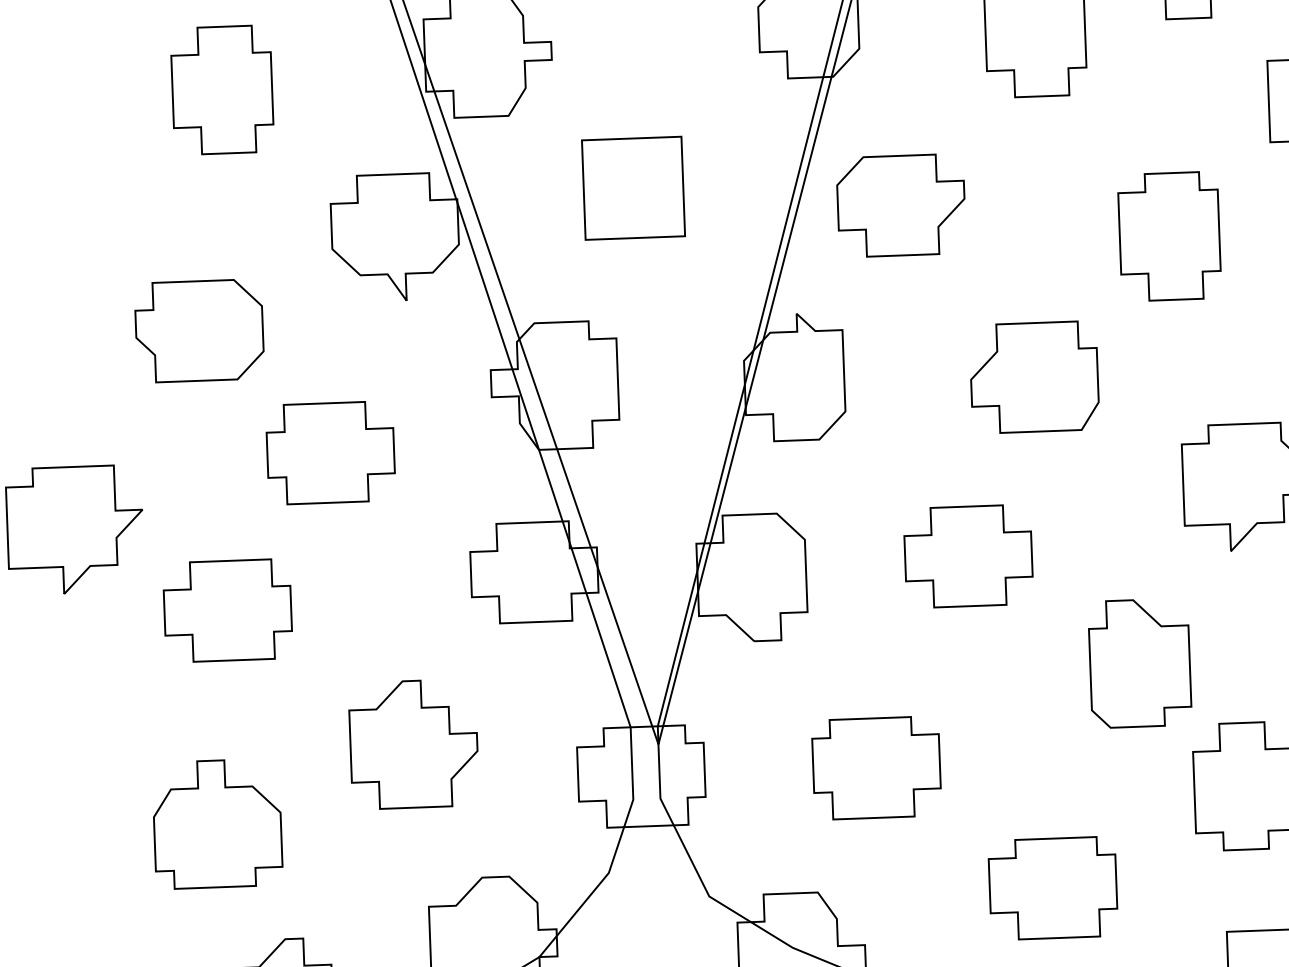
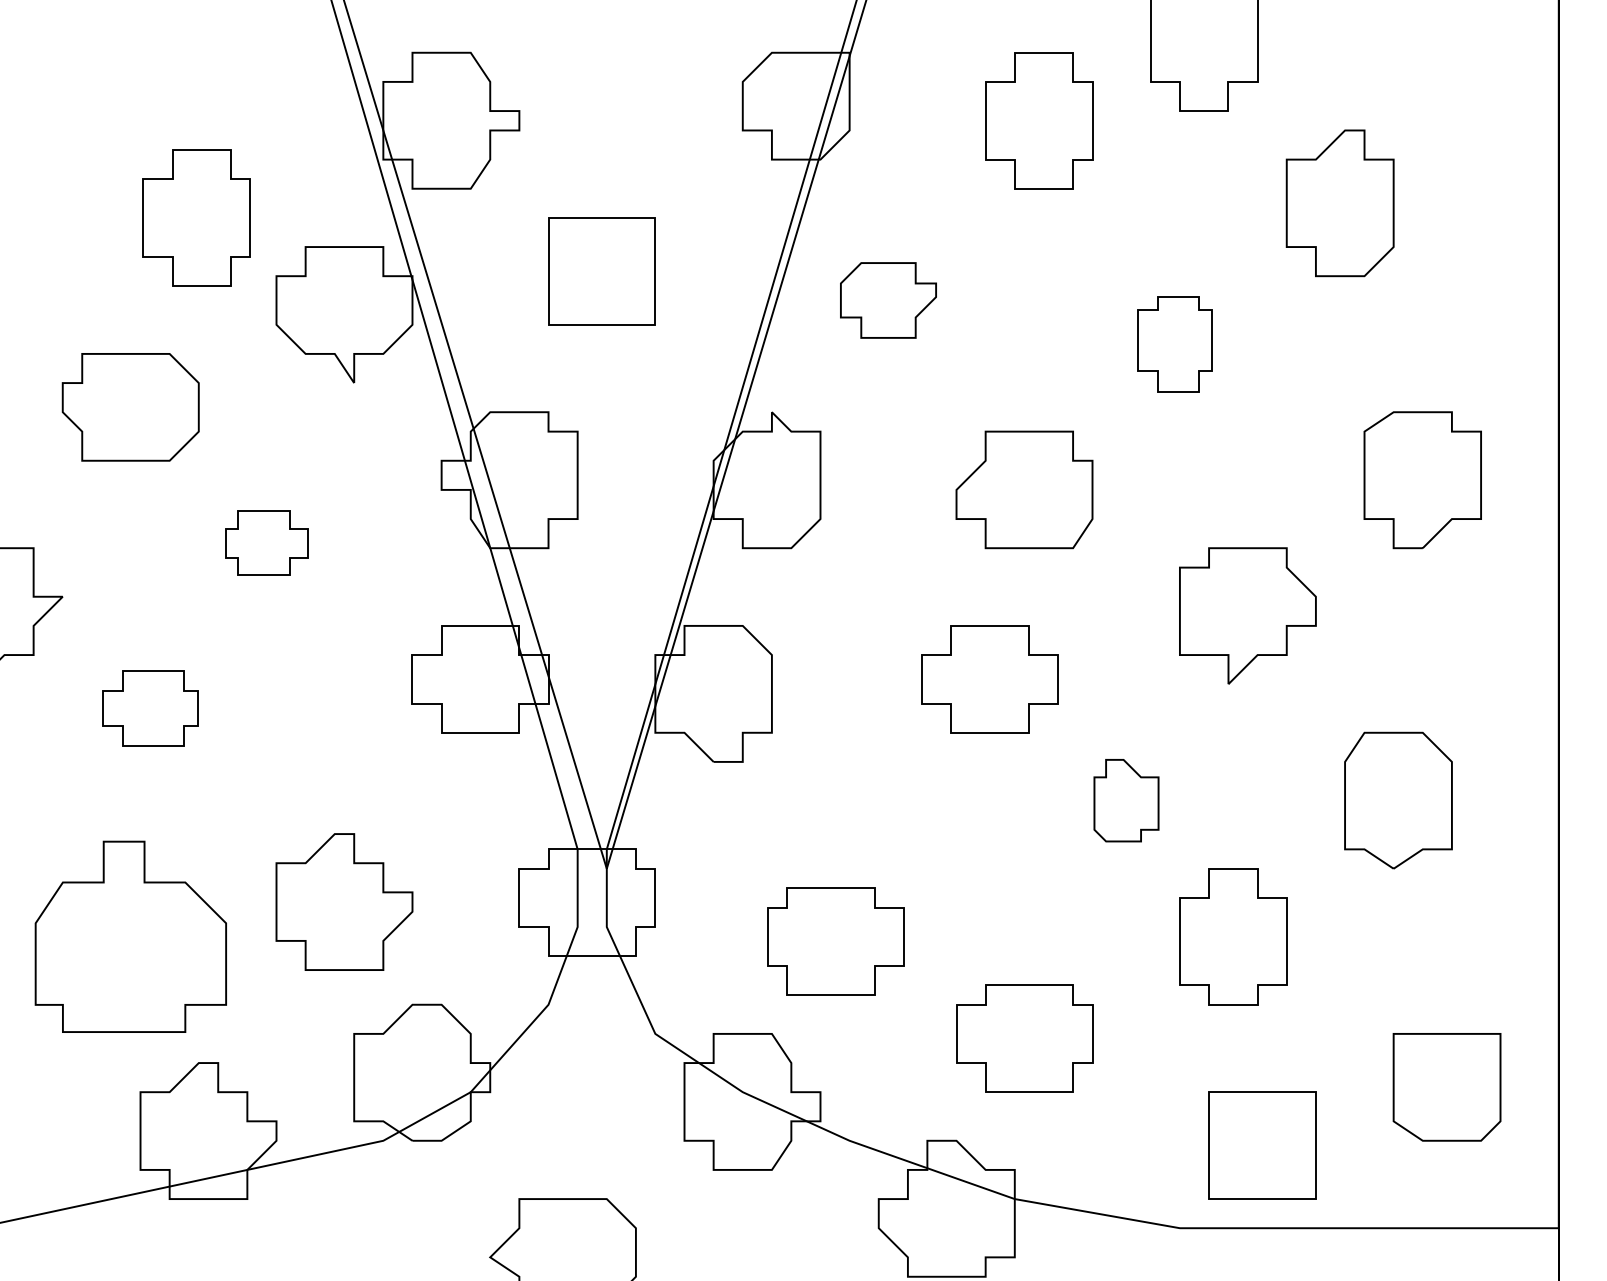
part: (222, 89) -> (196, 217), moved
part: (901, 205) -> (888, 300), size x0.7
part: (1169, 235) -> (1174, 343), size x0.7
part: (330, 453) -> (266, 543), size x0.6
part: (968, 556) -> (989, 679), moved
part: (227, 610) -> (149, 708), size x0.7
part: (1140, 663) -> (1126, 800), size x0.6
part: (413, 743) -> (344, 901), moved
part: (876, 767) -> (835, 941), moved
part: (217, 823) -> (130, 936), size x1.4

